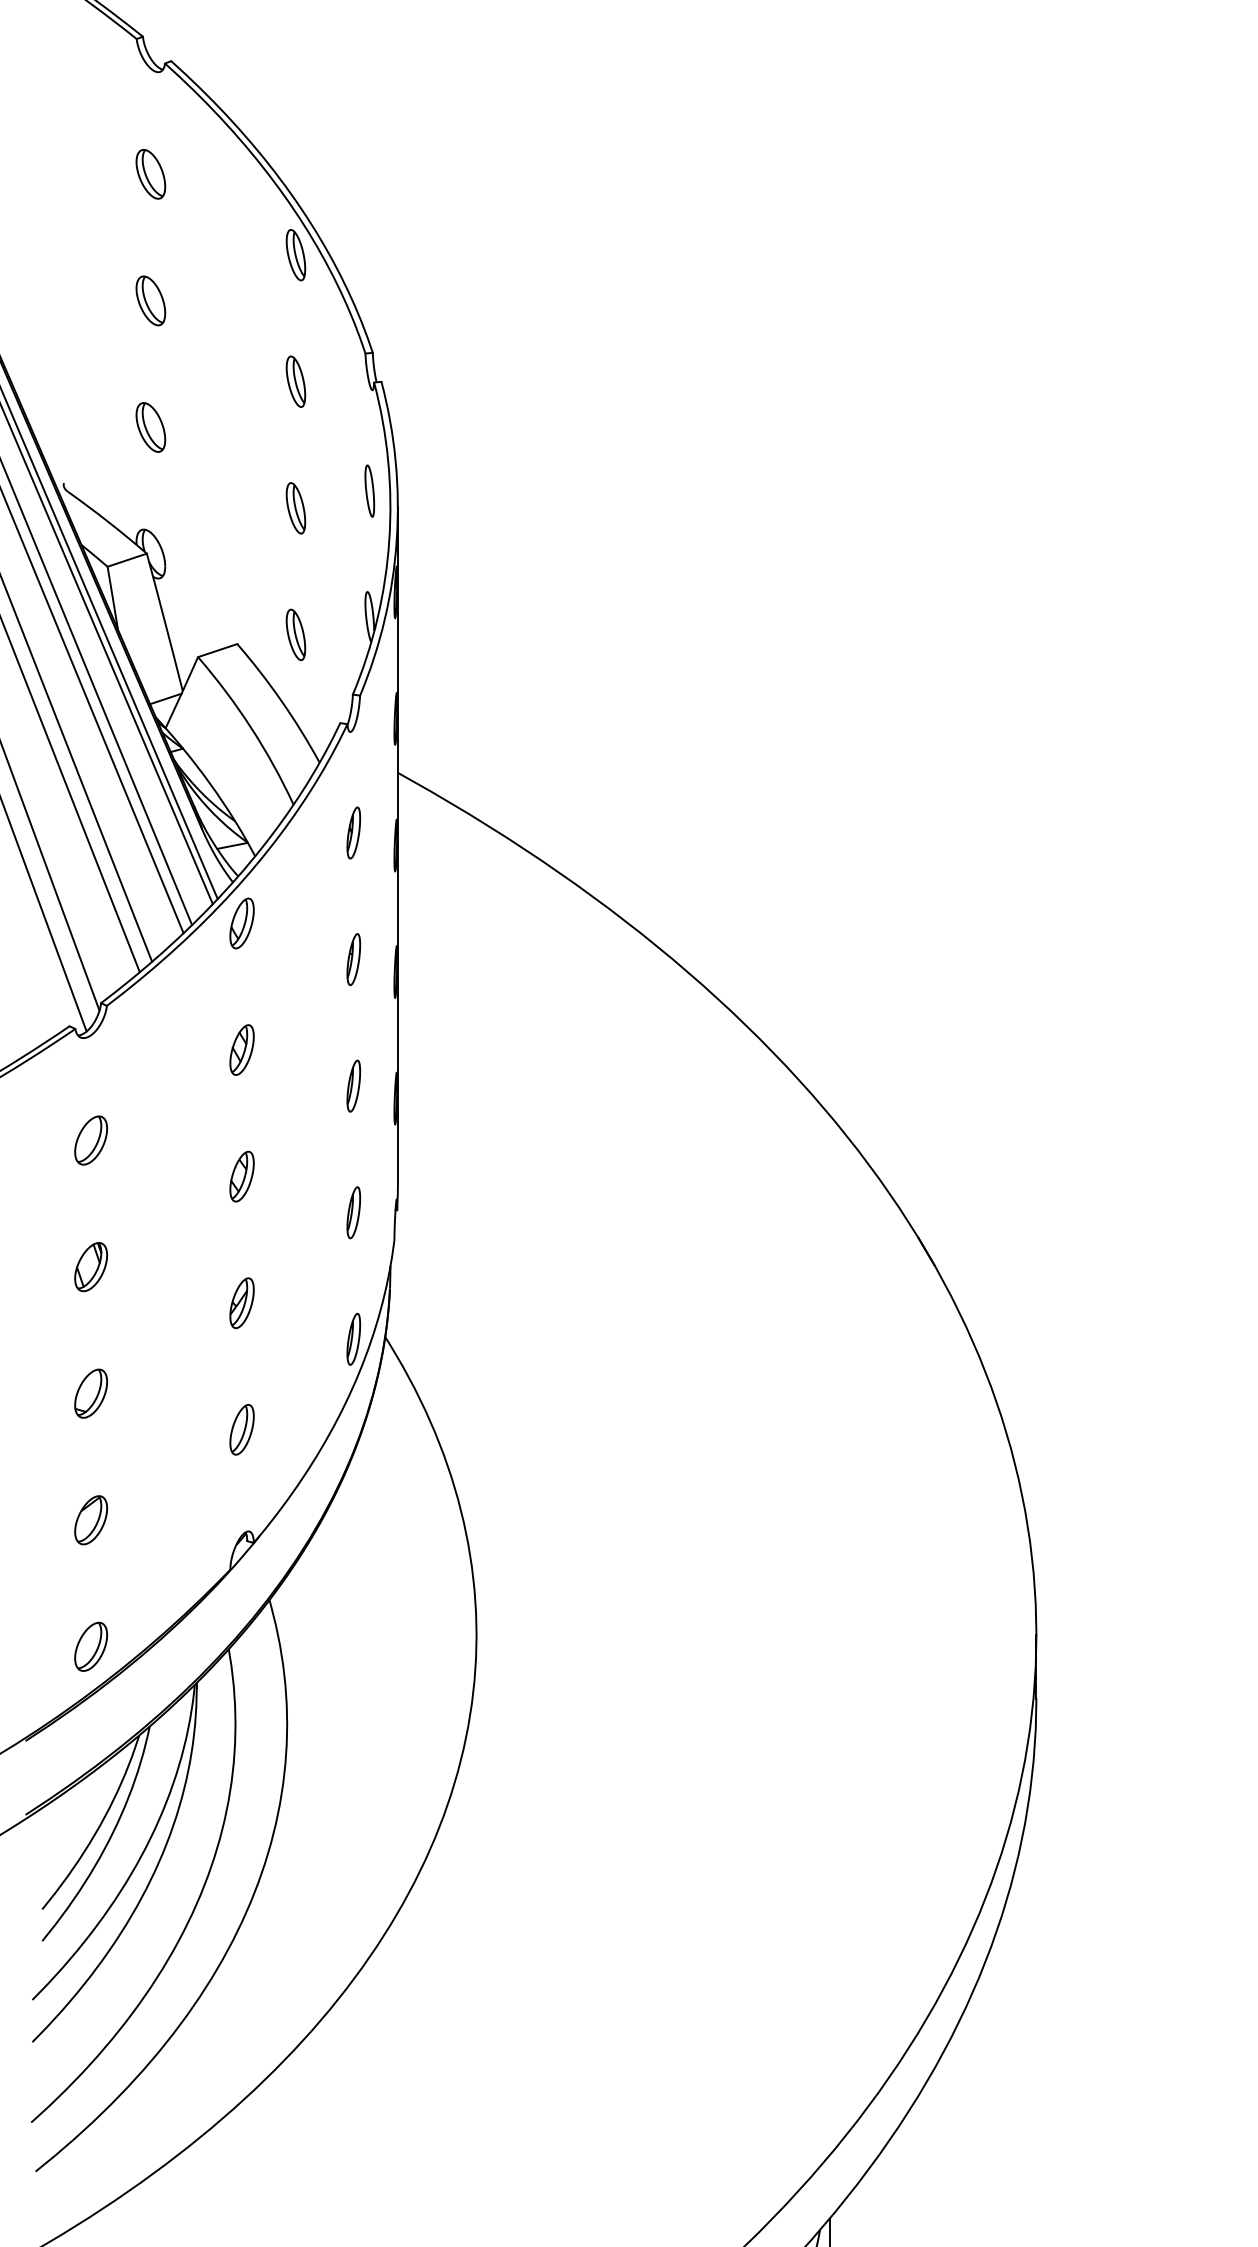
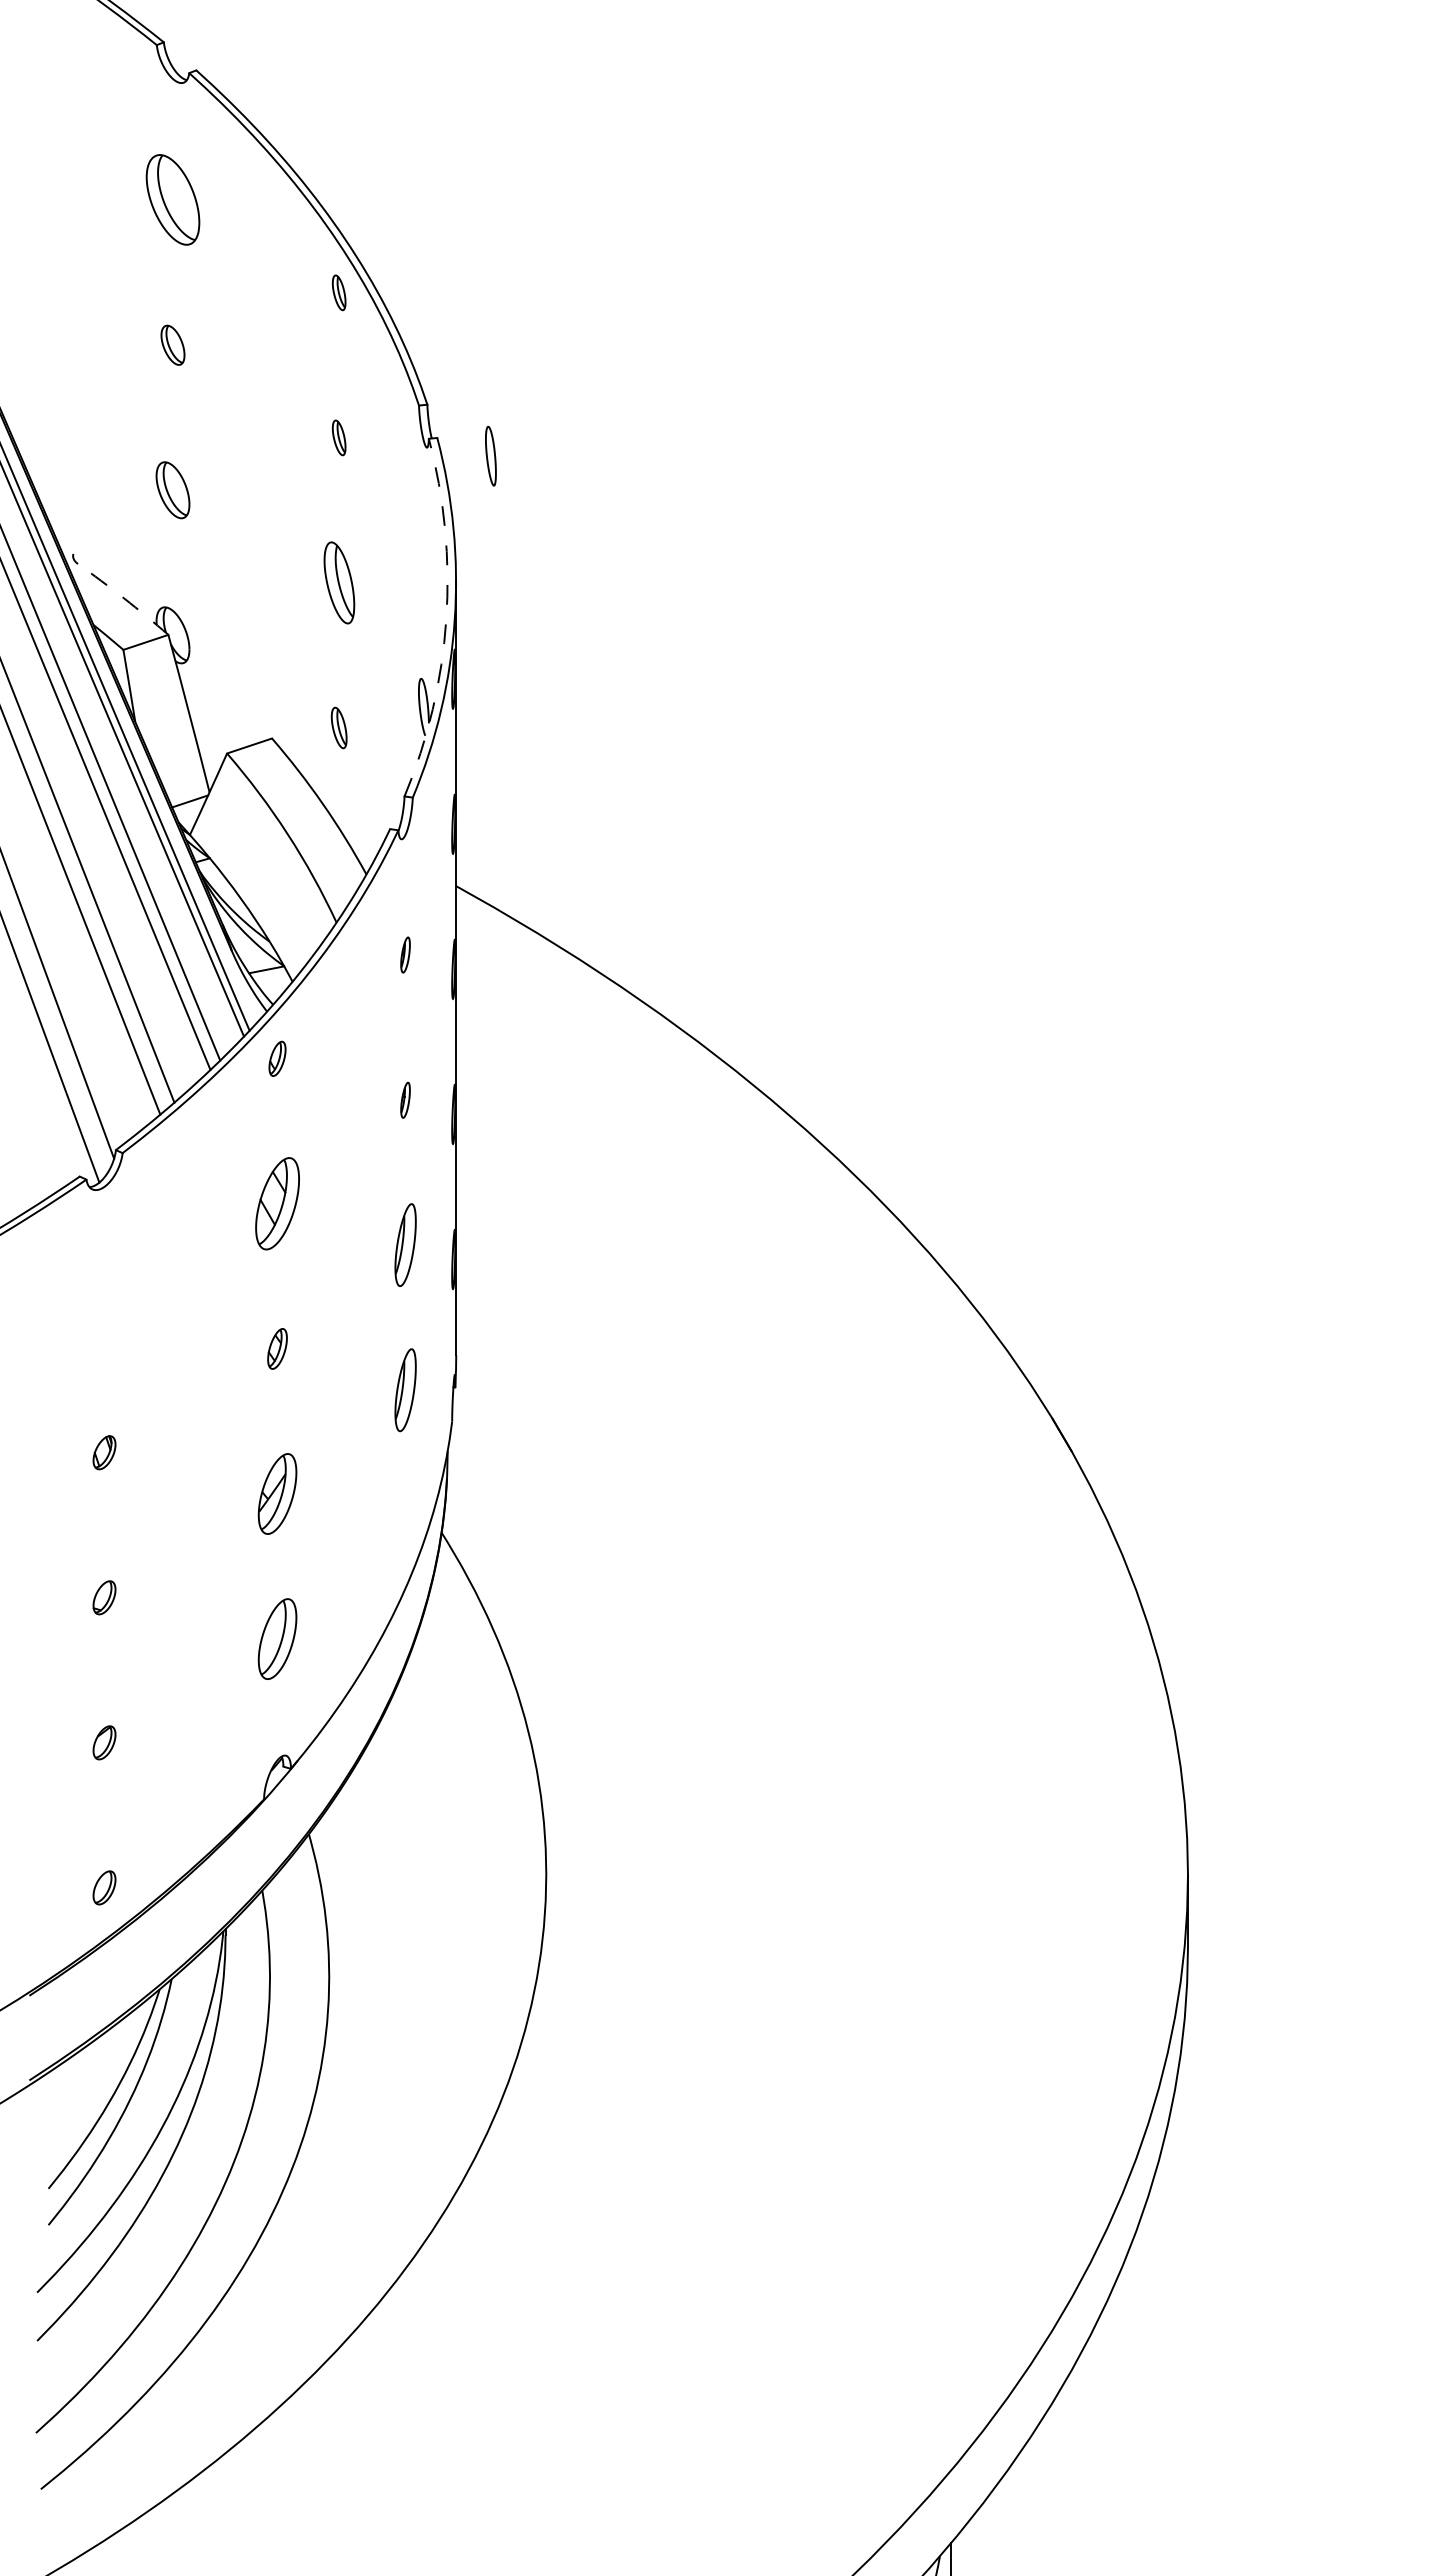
part: (150, 174) -> (172, 200), size x1.6
part: (295, 254) -> (338, 292), size x0.6
part: (150, 301) -> (172, 345), size x0.7
part: (295, 381) -> (338, 437), size x0.6
part: (369, 490) -> (490, 455), moved
part: (295, 507) -> (338, 582), size x1.4
arc: (108, 521) -> (124, 598), solid -> dashed
arc: (389, 540) -> (446, 619), solid -> dashed
part: (295, 634) -> (338, 727), size x0.7
part: (353, 832) -> (405, 954), size x0.6
part: (242, 923) -> (277, 1058), size x0.6
part: (353, 959) -> (405, 1100), size x0.6
part: (242, 1049) -> (277, 1203), size x1.6
part: (353, 1086) -> (405, 1245), size x1.4
part: (91, 1140) -> (104, 1307), removed
part: (242, 1176) -> (277, 1348), size x0.7
part: (353, 1212) -> (405, 1390), size x1.4
part: (91, 1267) -> (104, 1452), size x0.6
part: (242, 1302) -> (277, 1493), size x1.4
part: (353, 1339) -> (405, 1535), removed
part: (91, 1393) -> (104, 1597), size x0.6
part: (242, 1429) -> (277, 1638), size x1.4
part: (91, 1520) -> (104, 1742), size x0.6
part: (91, 1646) -> (104, 1887), size x0.6

